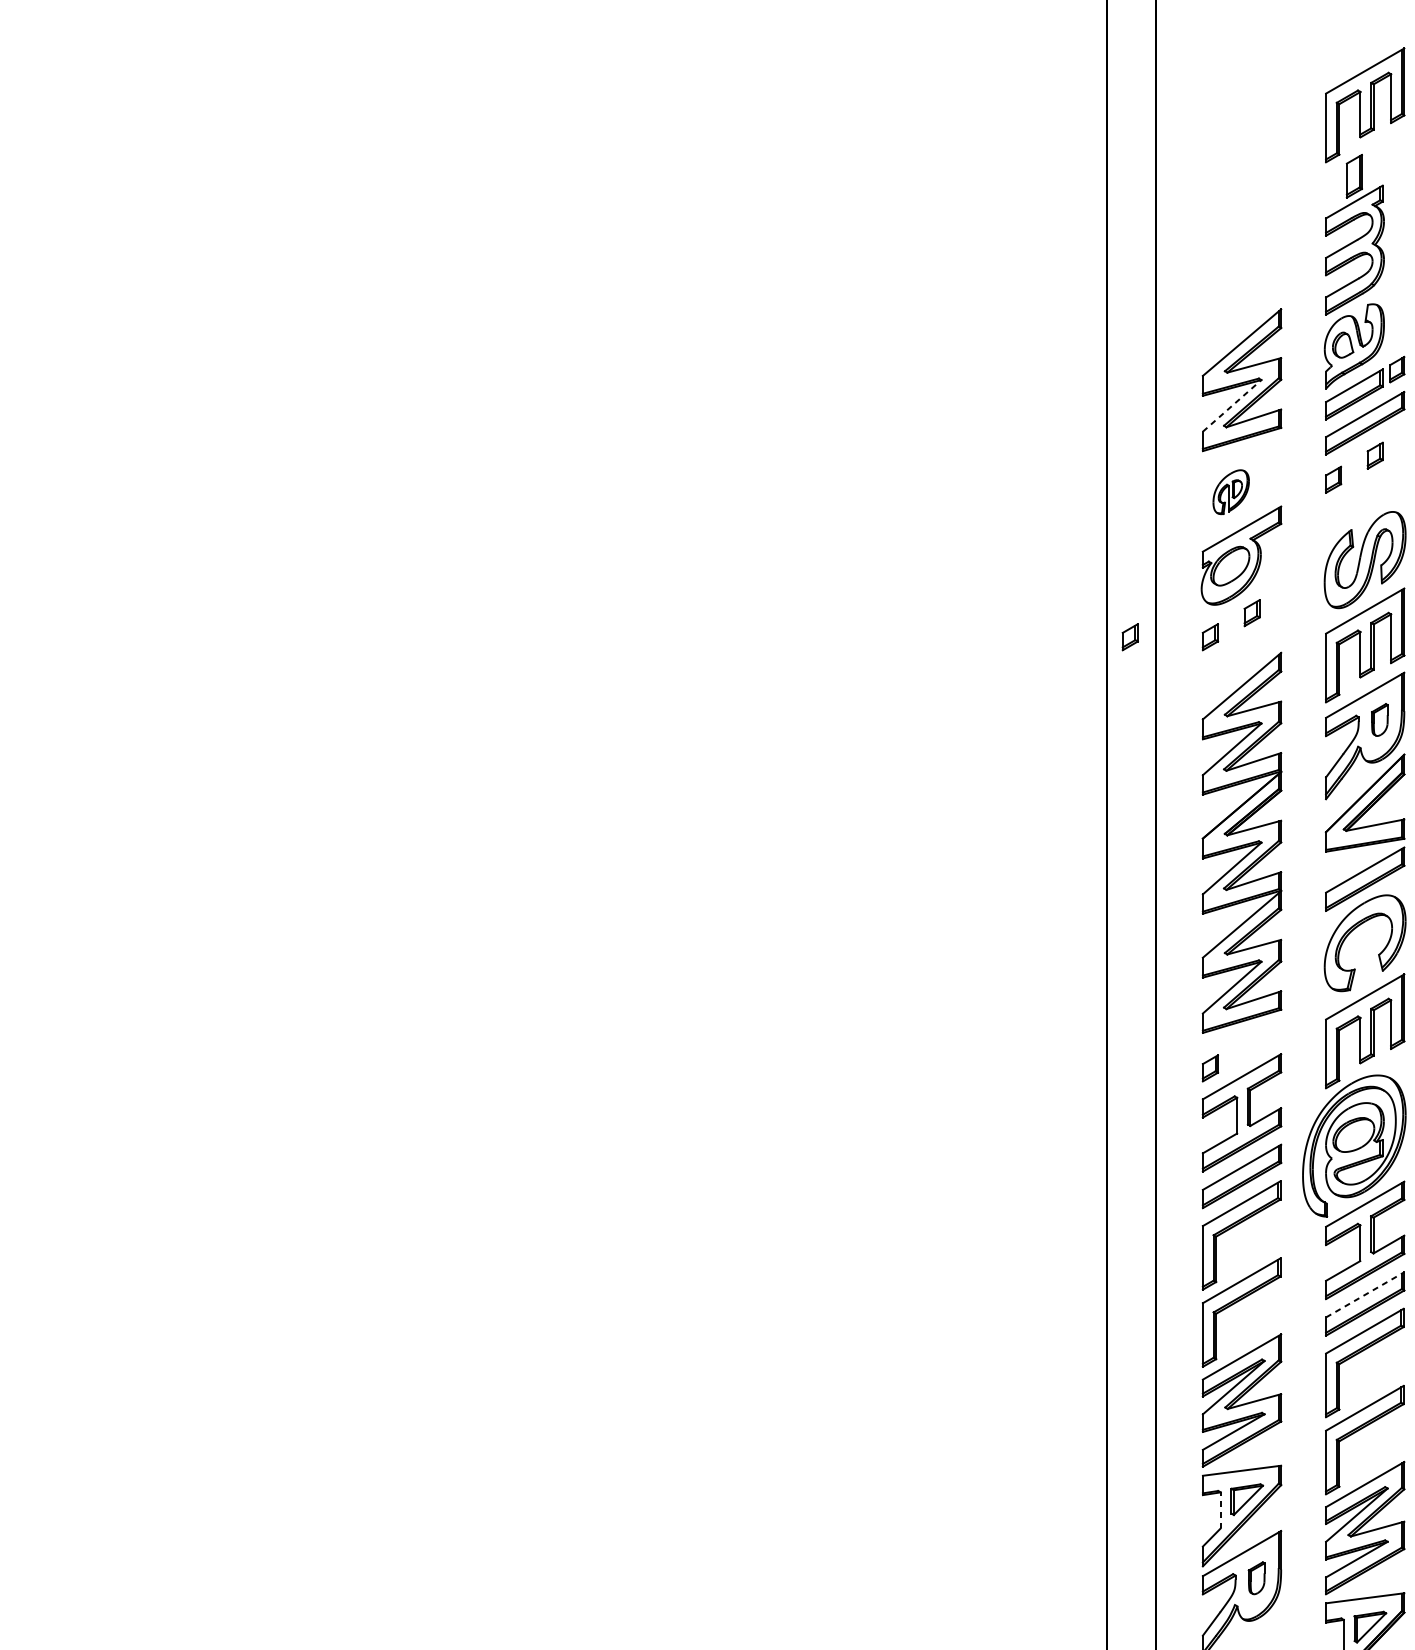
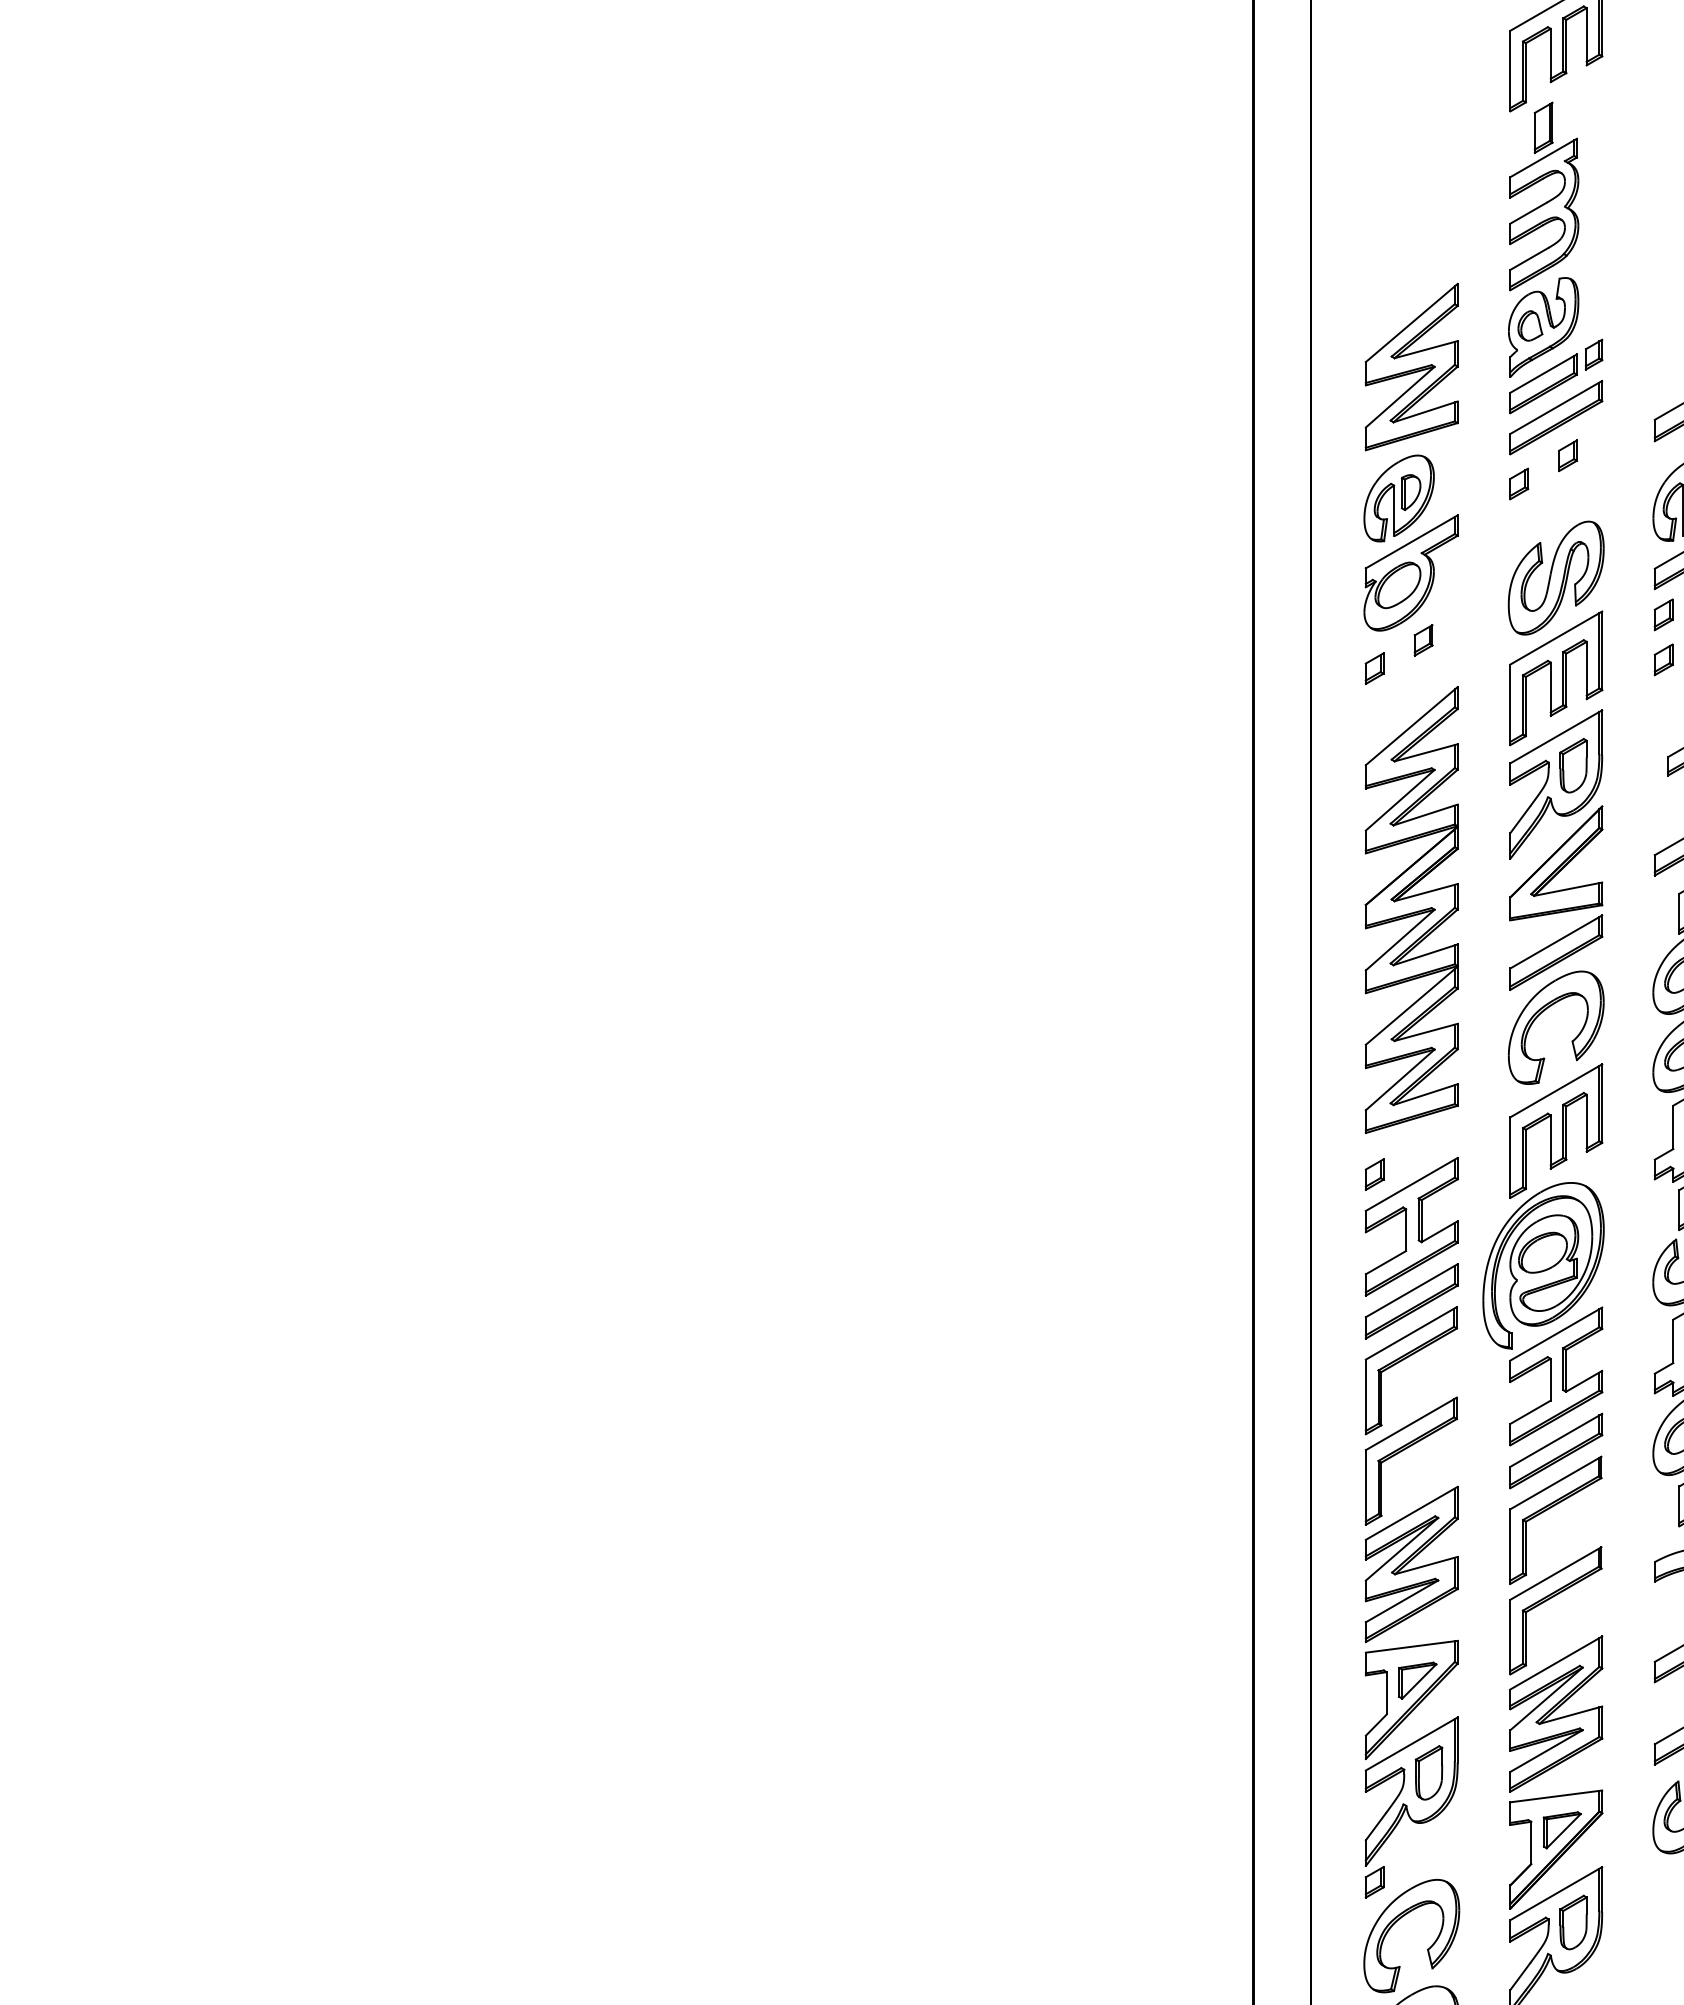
line: (1232, 406) -> (1400, 397), dashed -> solid
part: (1230, 492) -> (1398, 498), size x1.67
part: (1130, 637) -> (1280, 668), removed
part: (1379, 719) -> (1573, 765), size x1.43
line: (1365, 1294) -> (1556, 1440), dashed -> solid
line: (1220, 1509) -> (1386, 1692), dashed -> solid
part: (1256, 1577) -> (1428, 1772), size x1.43

